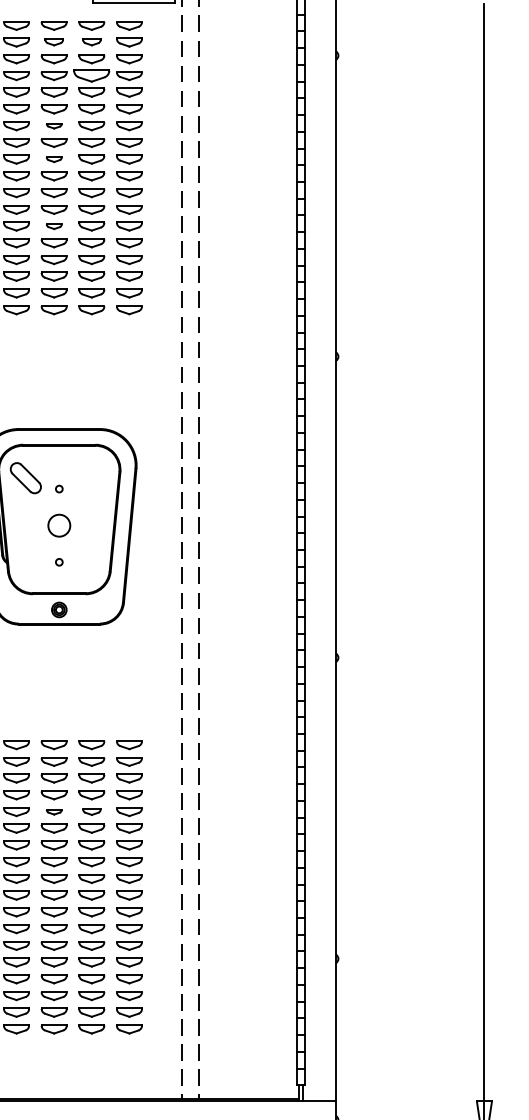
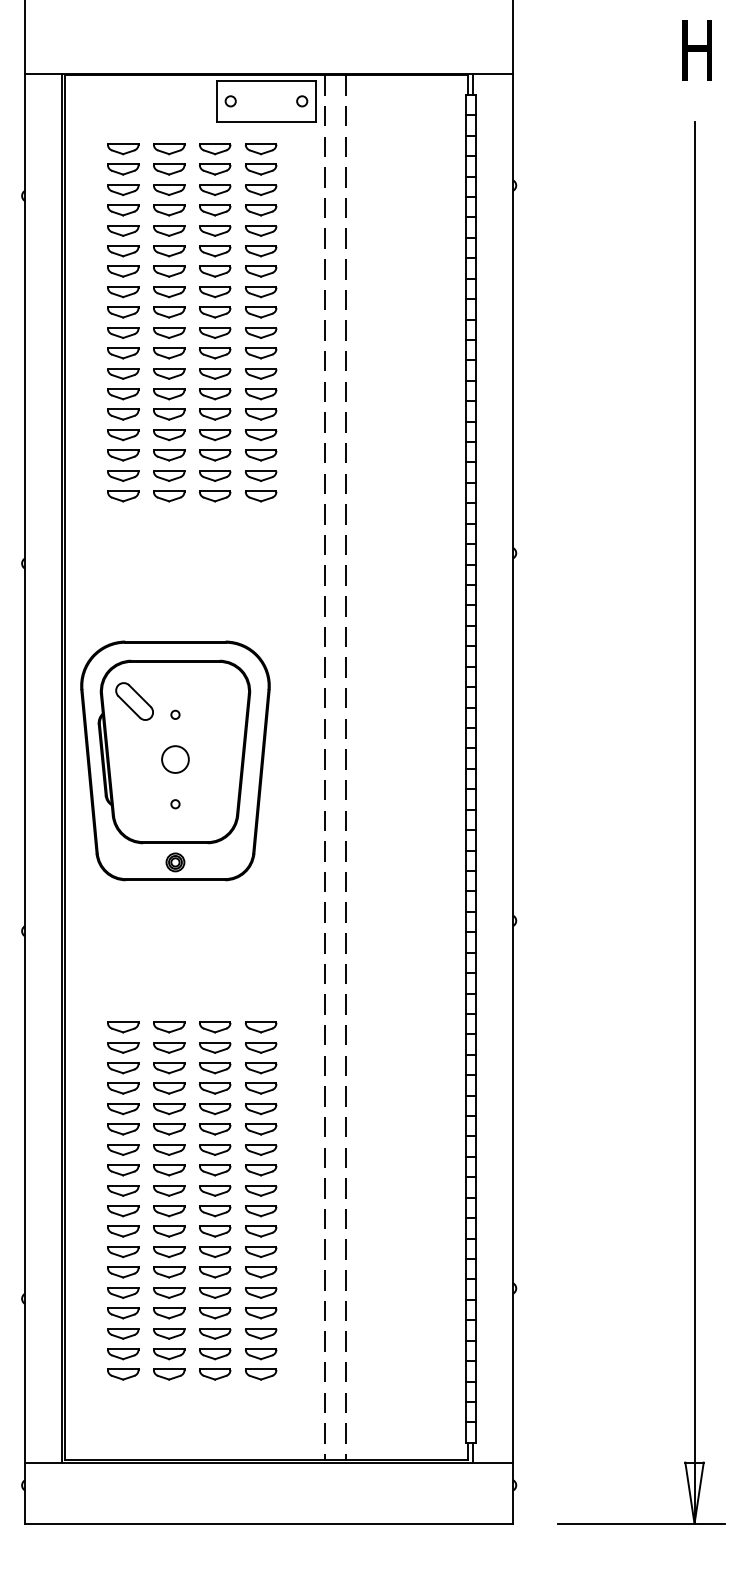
part: (54, 42) -> (169, 169), size x1.43
part: (92, 42) -> (215, 169), size x1.43
part: (92, 76) -> (215, 210), size x0.71
part: (54, 125) -> (169, 271), size x1.67
part: (54, 159) -> (169, 312), size x1.67
part: (54, 226) -> (169, 394), size x1.67
part: (54, 812) -> (169, 1109), size x1.67
part: (92, 812) -> (215, 1109), size x1.43

